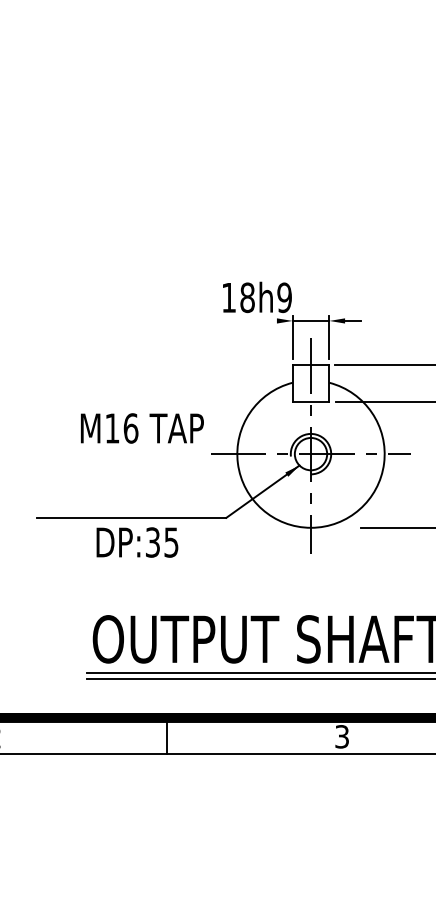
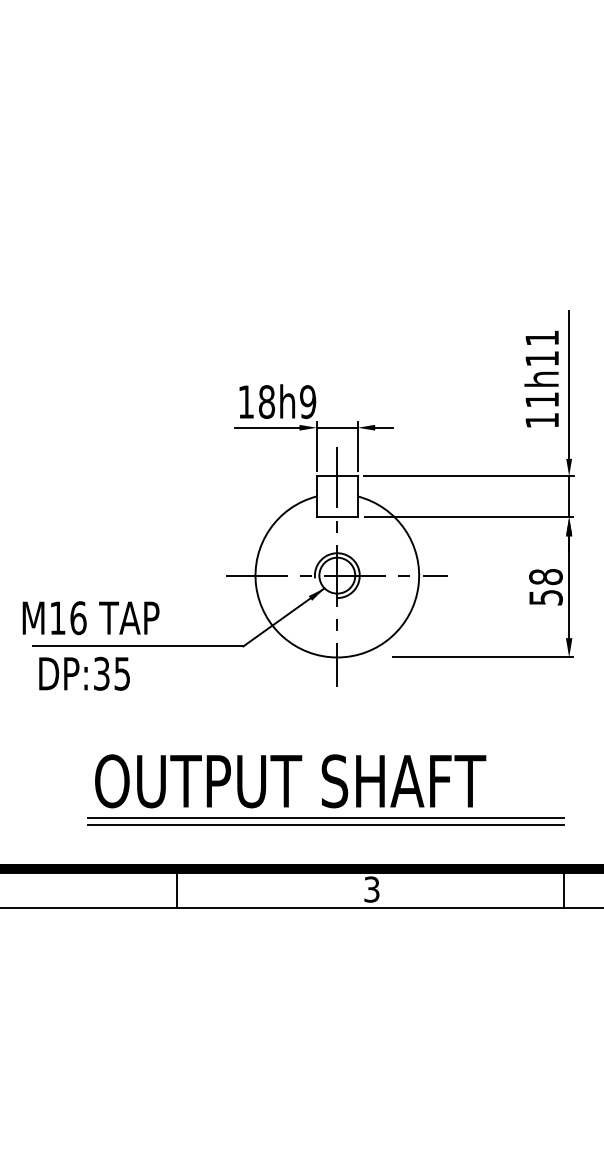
line: (248, 320) -> (267, 427), added
text: (141, 428) -> (90, 618), moved
text: (137, 542) -> (84, 673), moved

